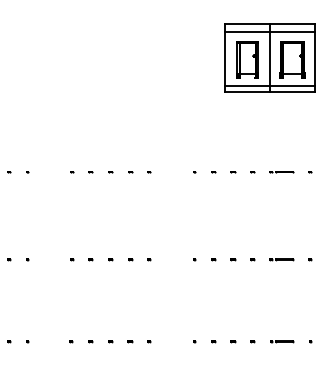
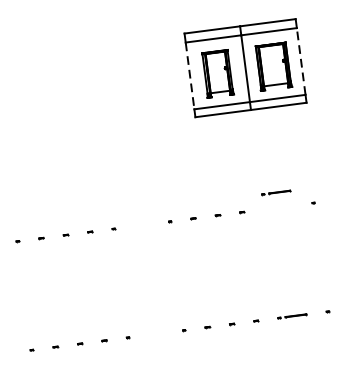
line: (225, 58) -> (190, 75), solid -> dashed
line: (314, 58) -> (300, 61), solid -> dashed
line: (281, 172) -> (276, 193), moved

